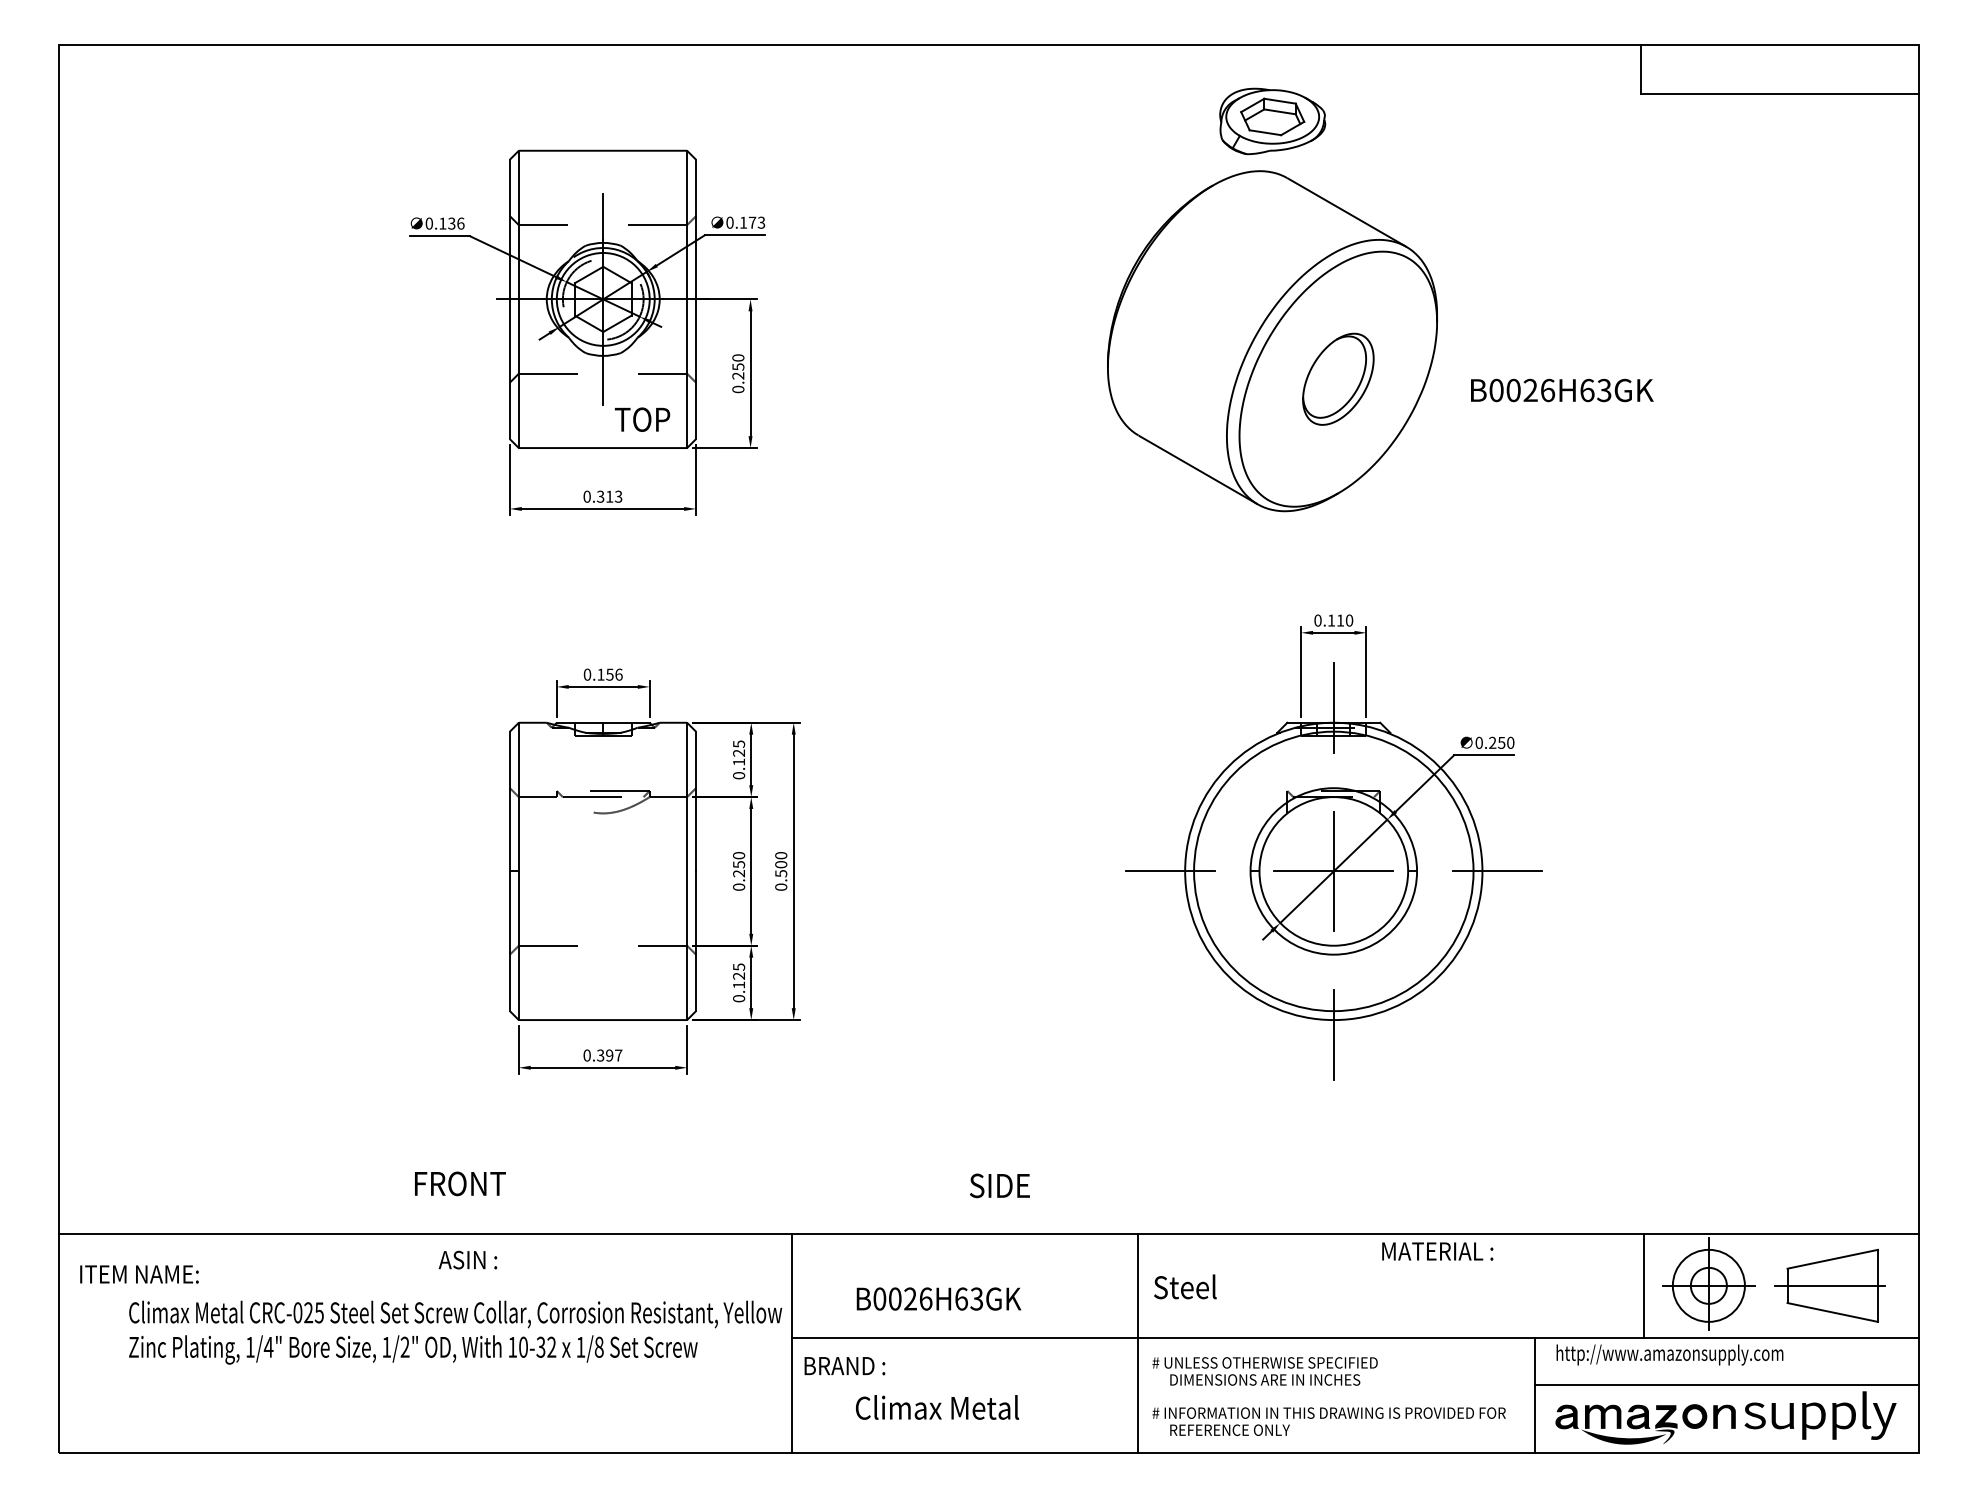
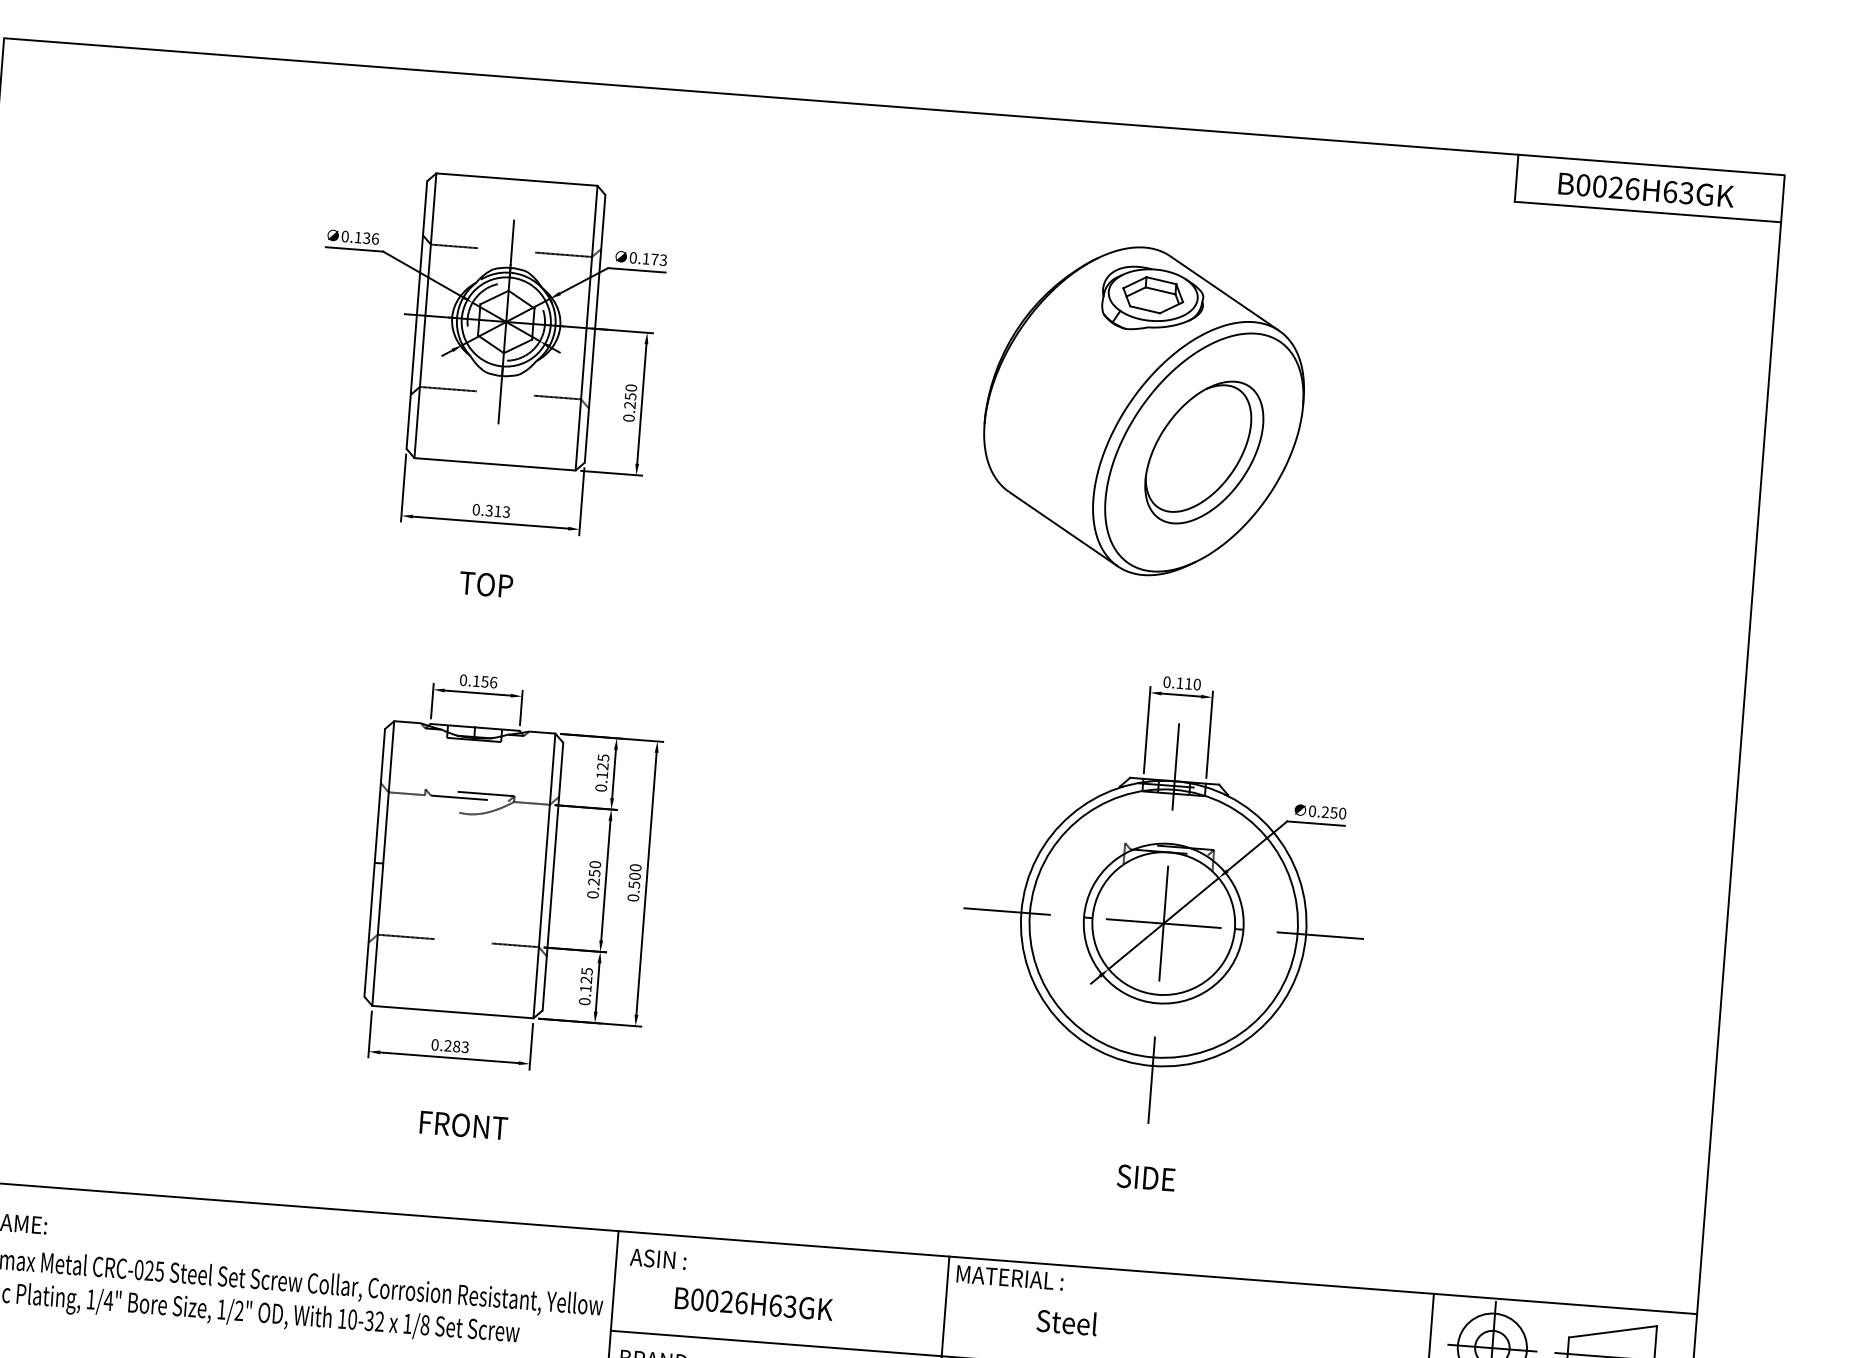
part: (1272, 121) -> (1152, 299), moved
part: (1338, 379) -> (1204, 452), size x1.67
text: (1562, 390) -> (1646, 190), moved
text: (642, 419) -> (486, 584), moved
text: (609, 1055) -> (456, 1046), 0.397 -> 0.283
text: (460, 1183) -> (463, 1125), moved
text: (999, 1185) -> (1145, 1177), moved
text: (1437, 1251) -> (1009, 1277), moved
text: (467, 1259) -> (657, 1258), moved
text: (1185, 1286) -> (1067, 1321), moved

